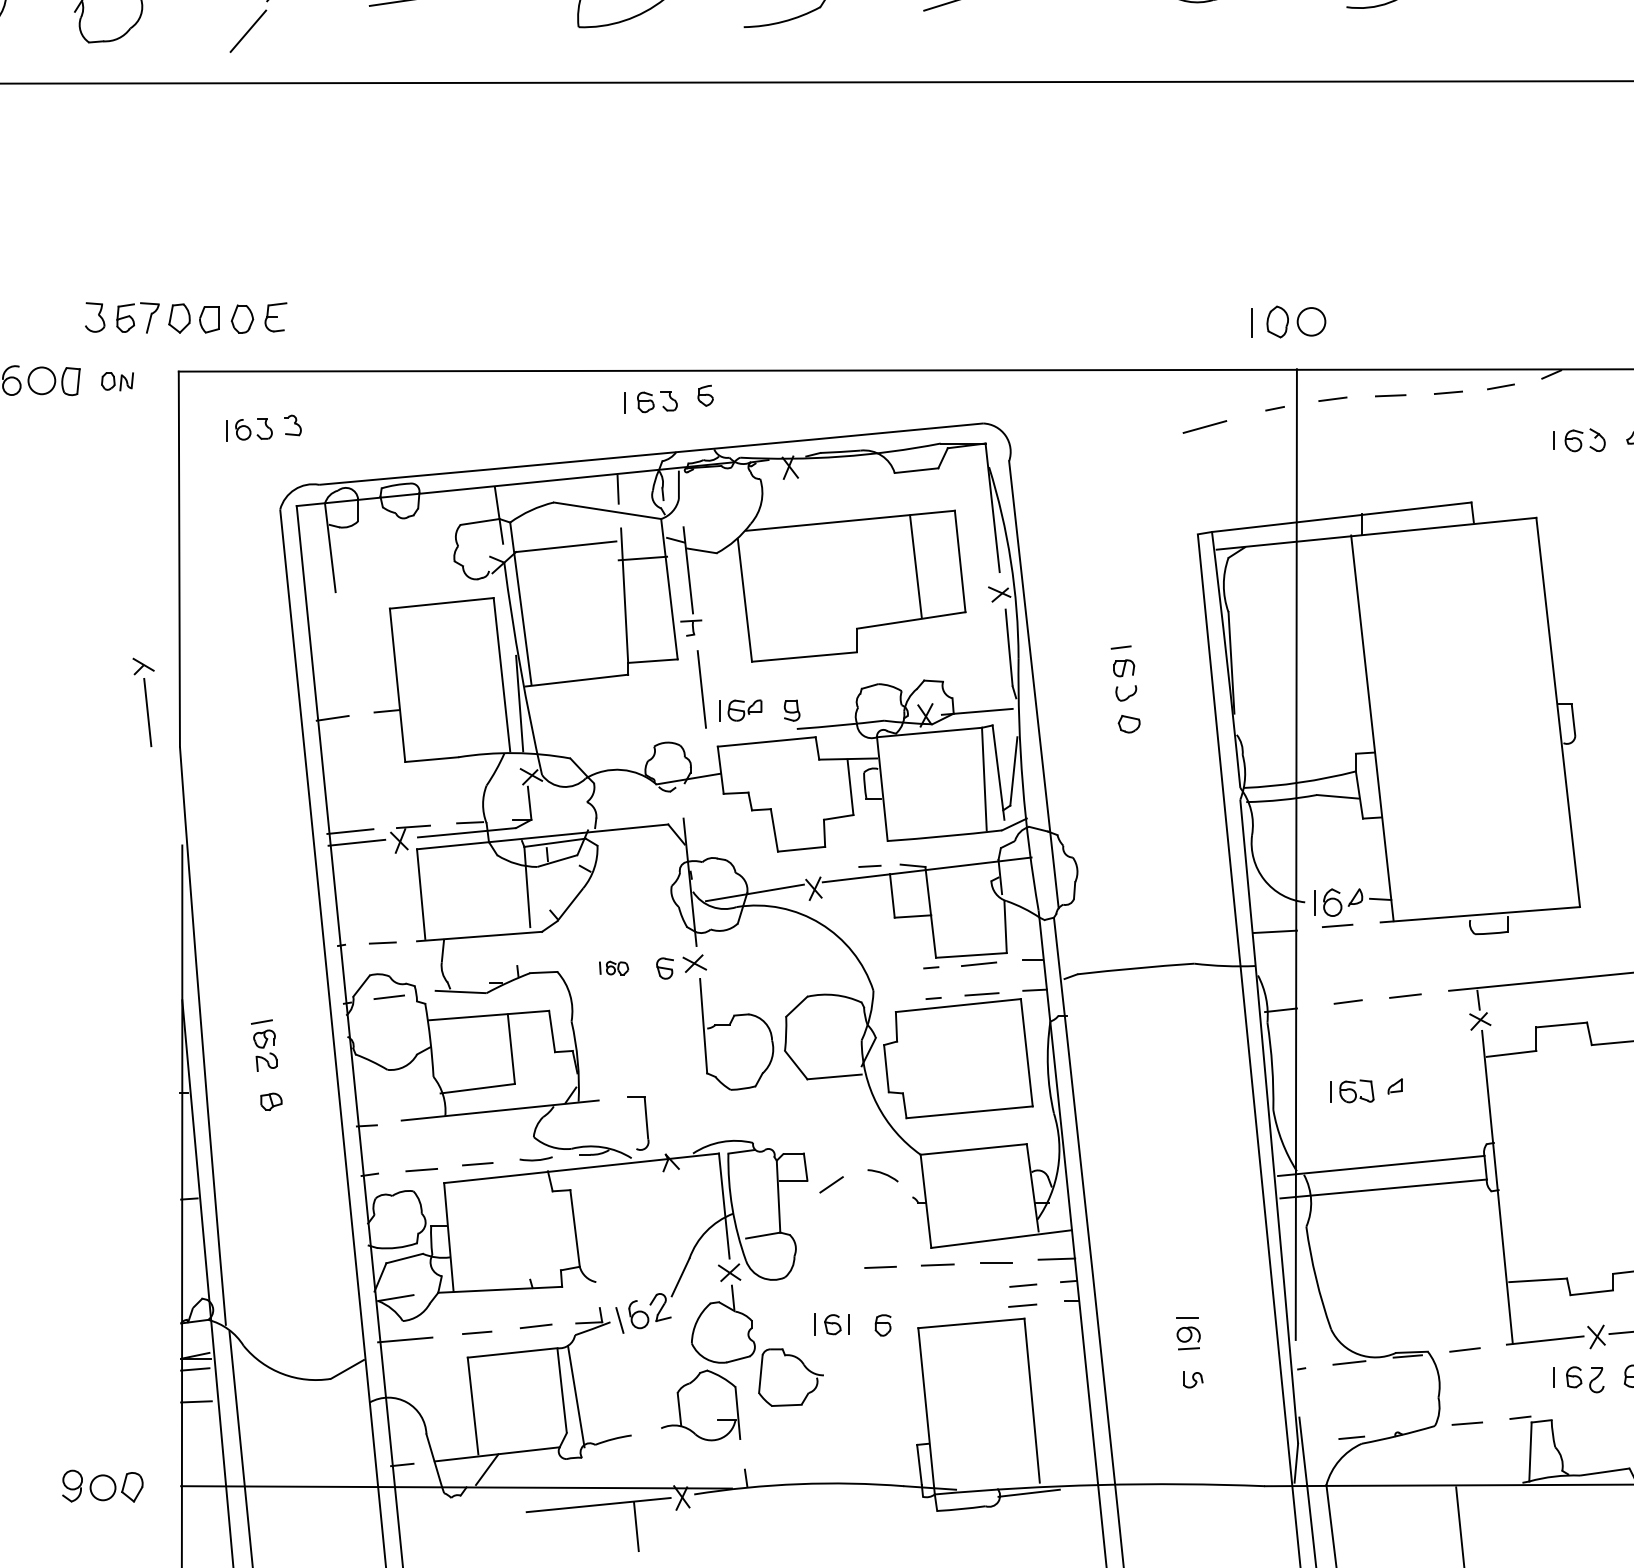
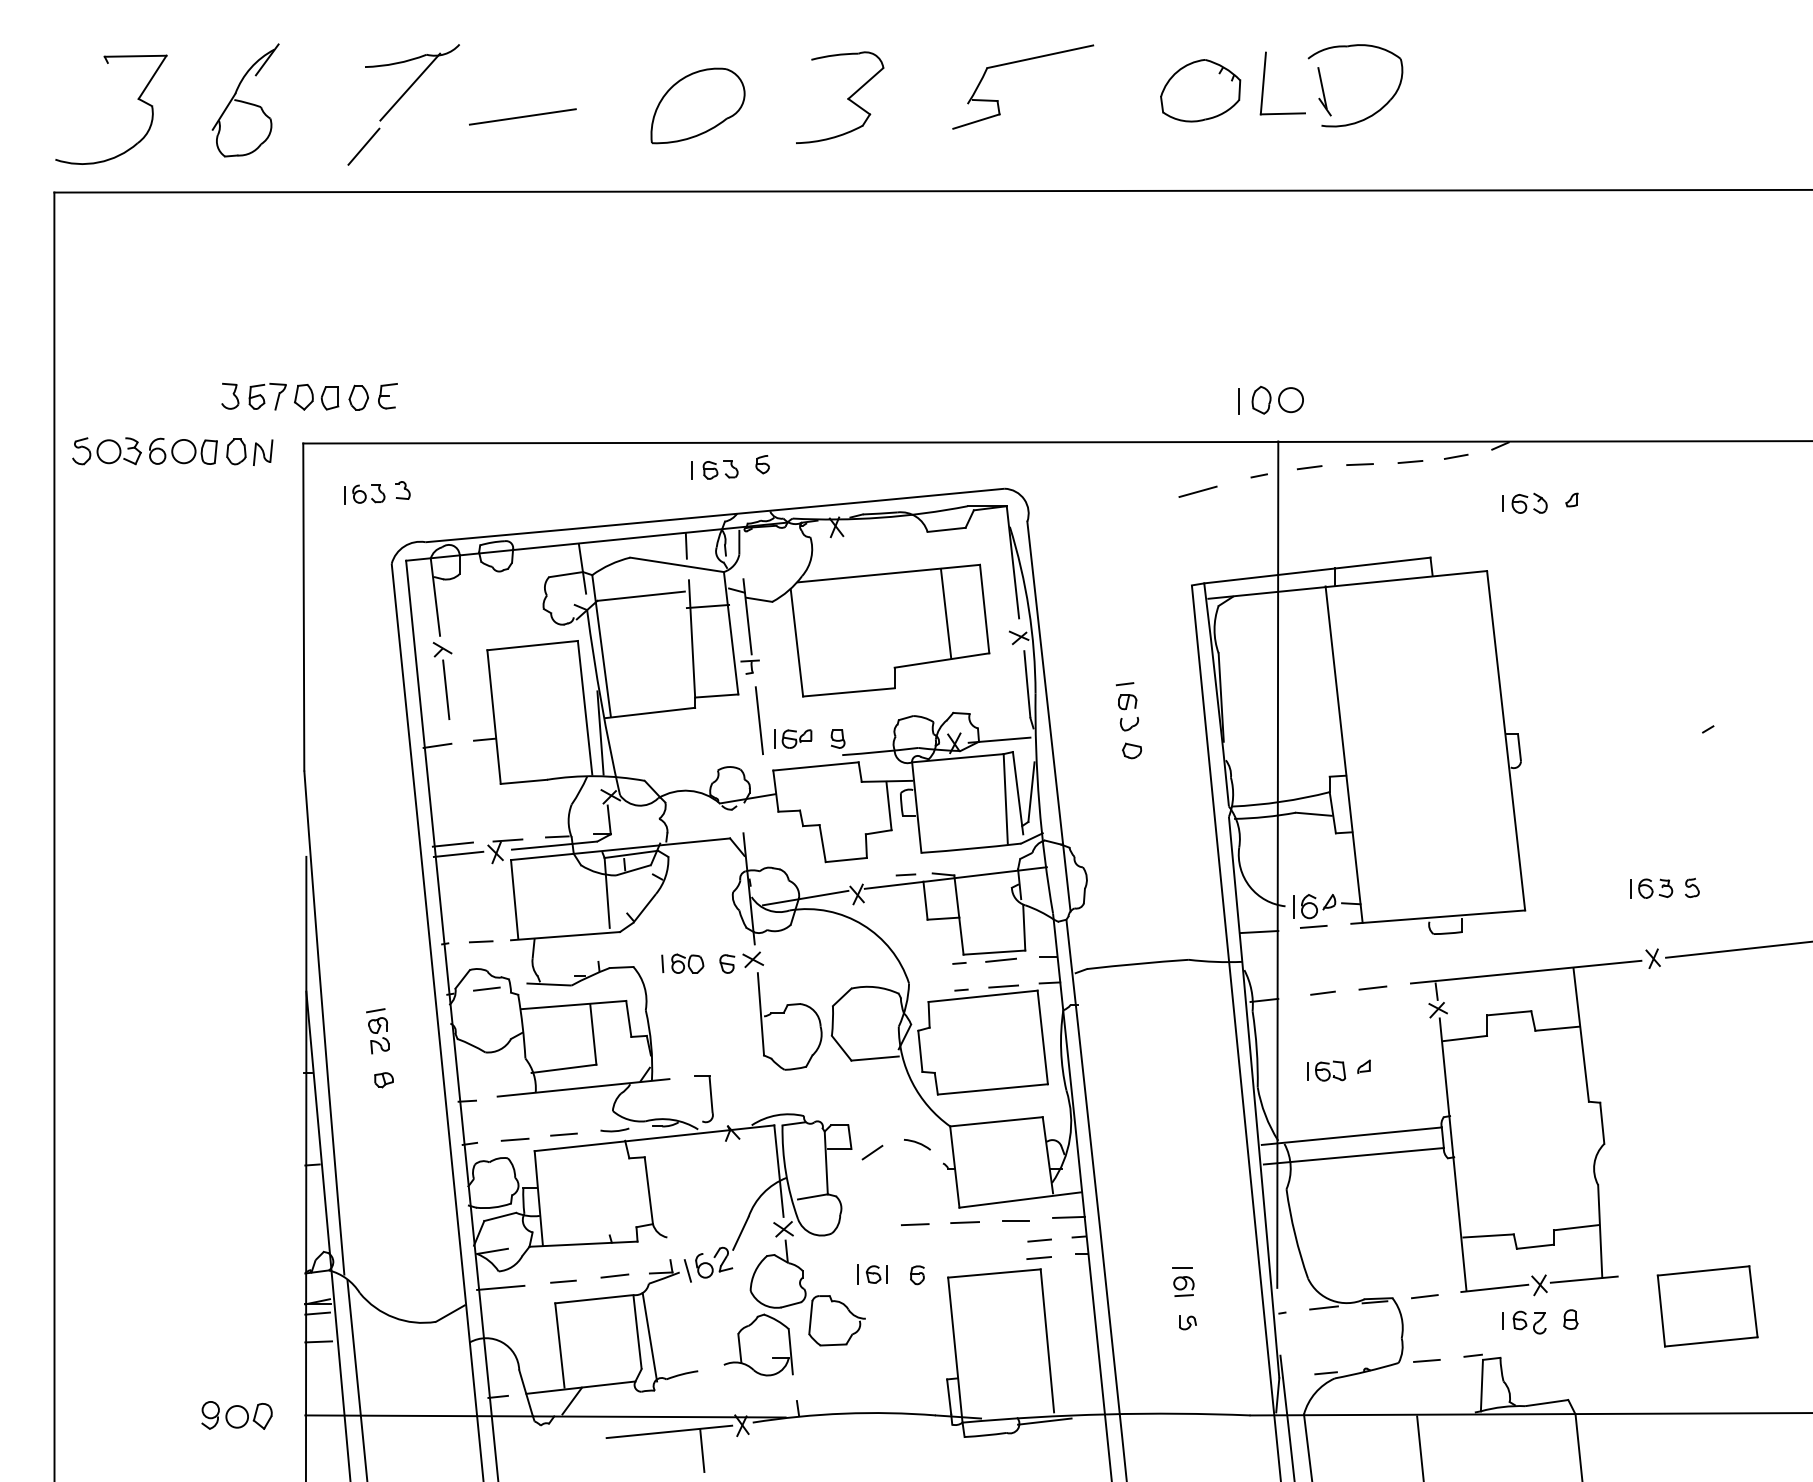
part: (117, 380) -> (249, 451), size x1.67
part: (143, 701) -> (442, 680), moved
part: (613, 967) -> (682, 963), size x1.67

